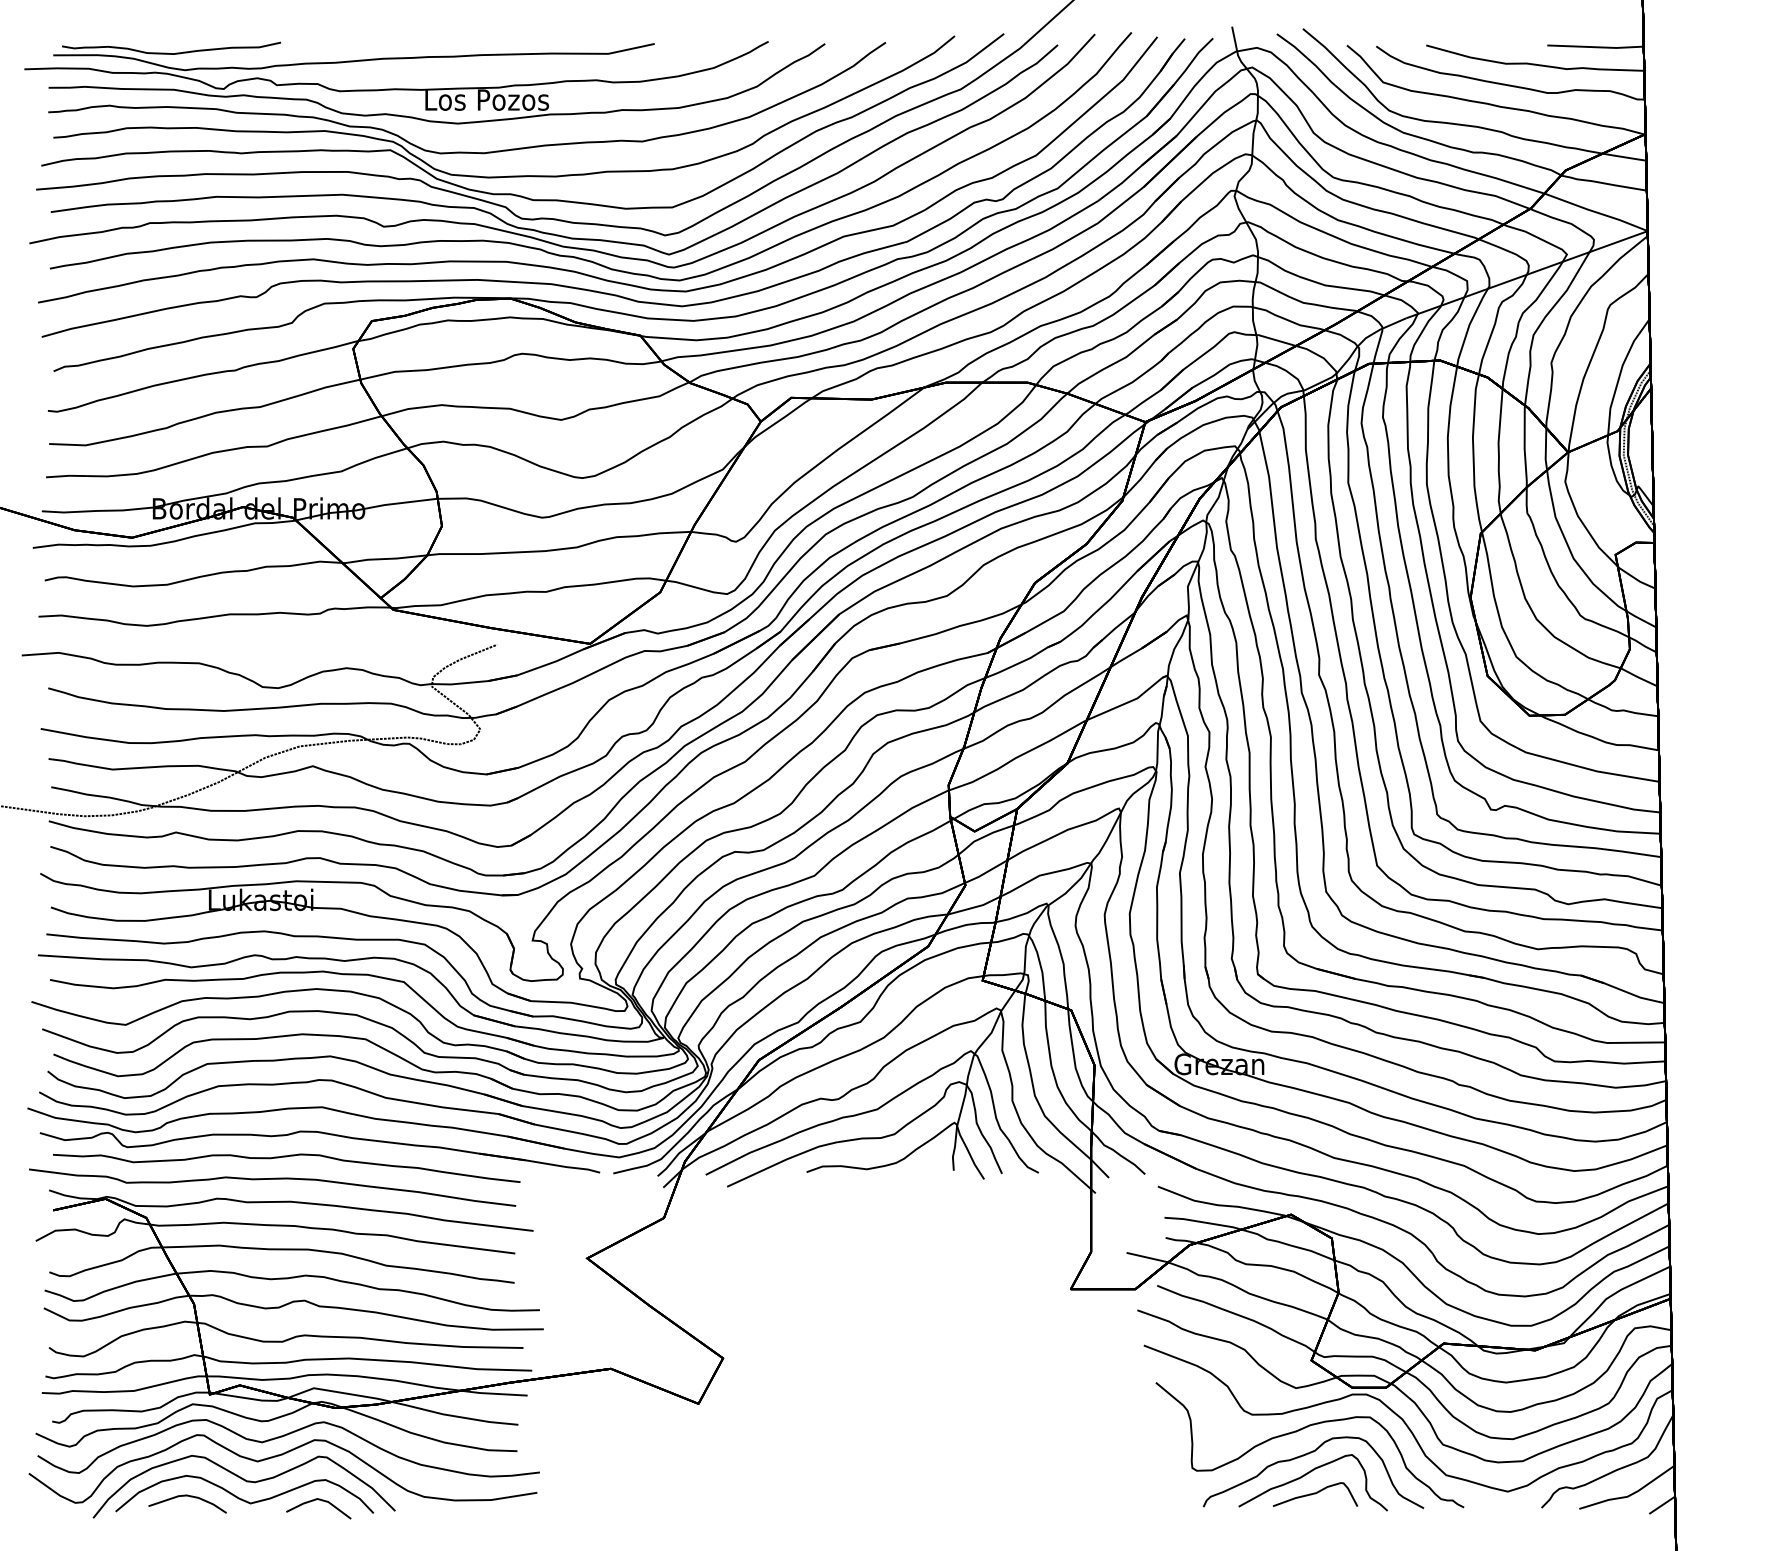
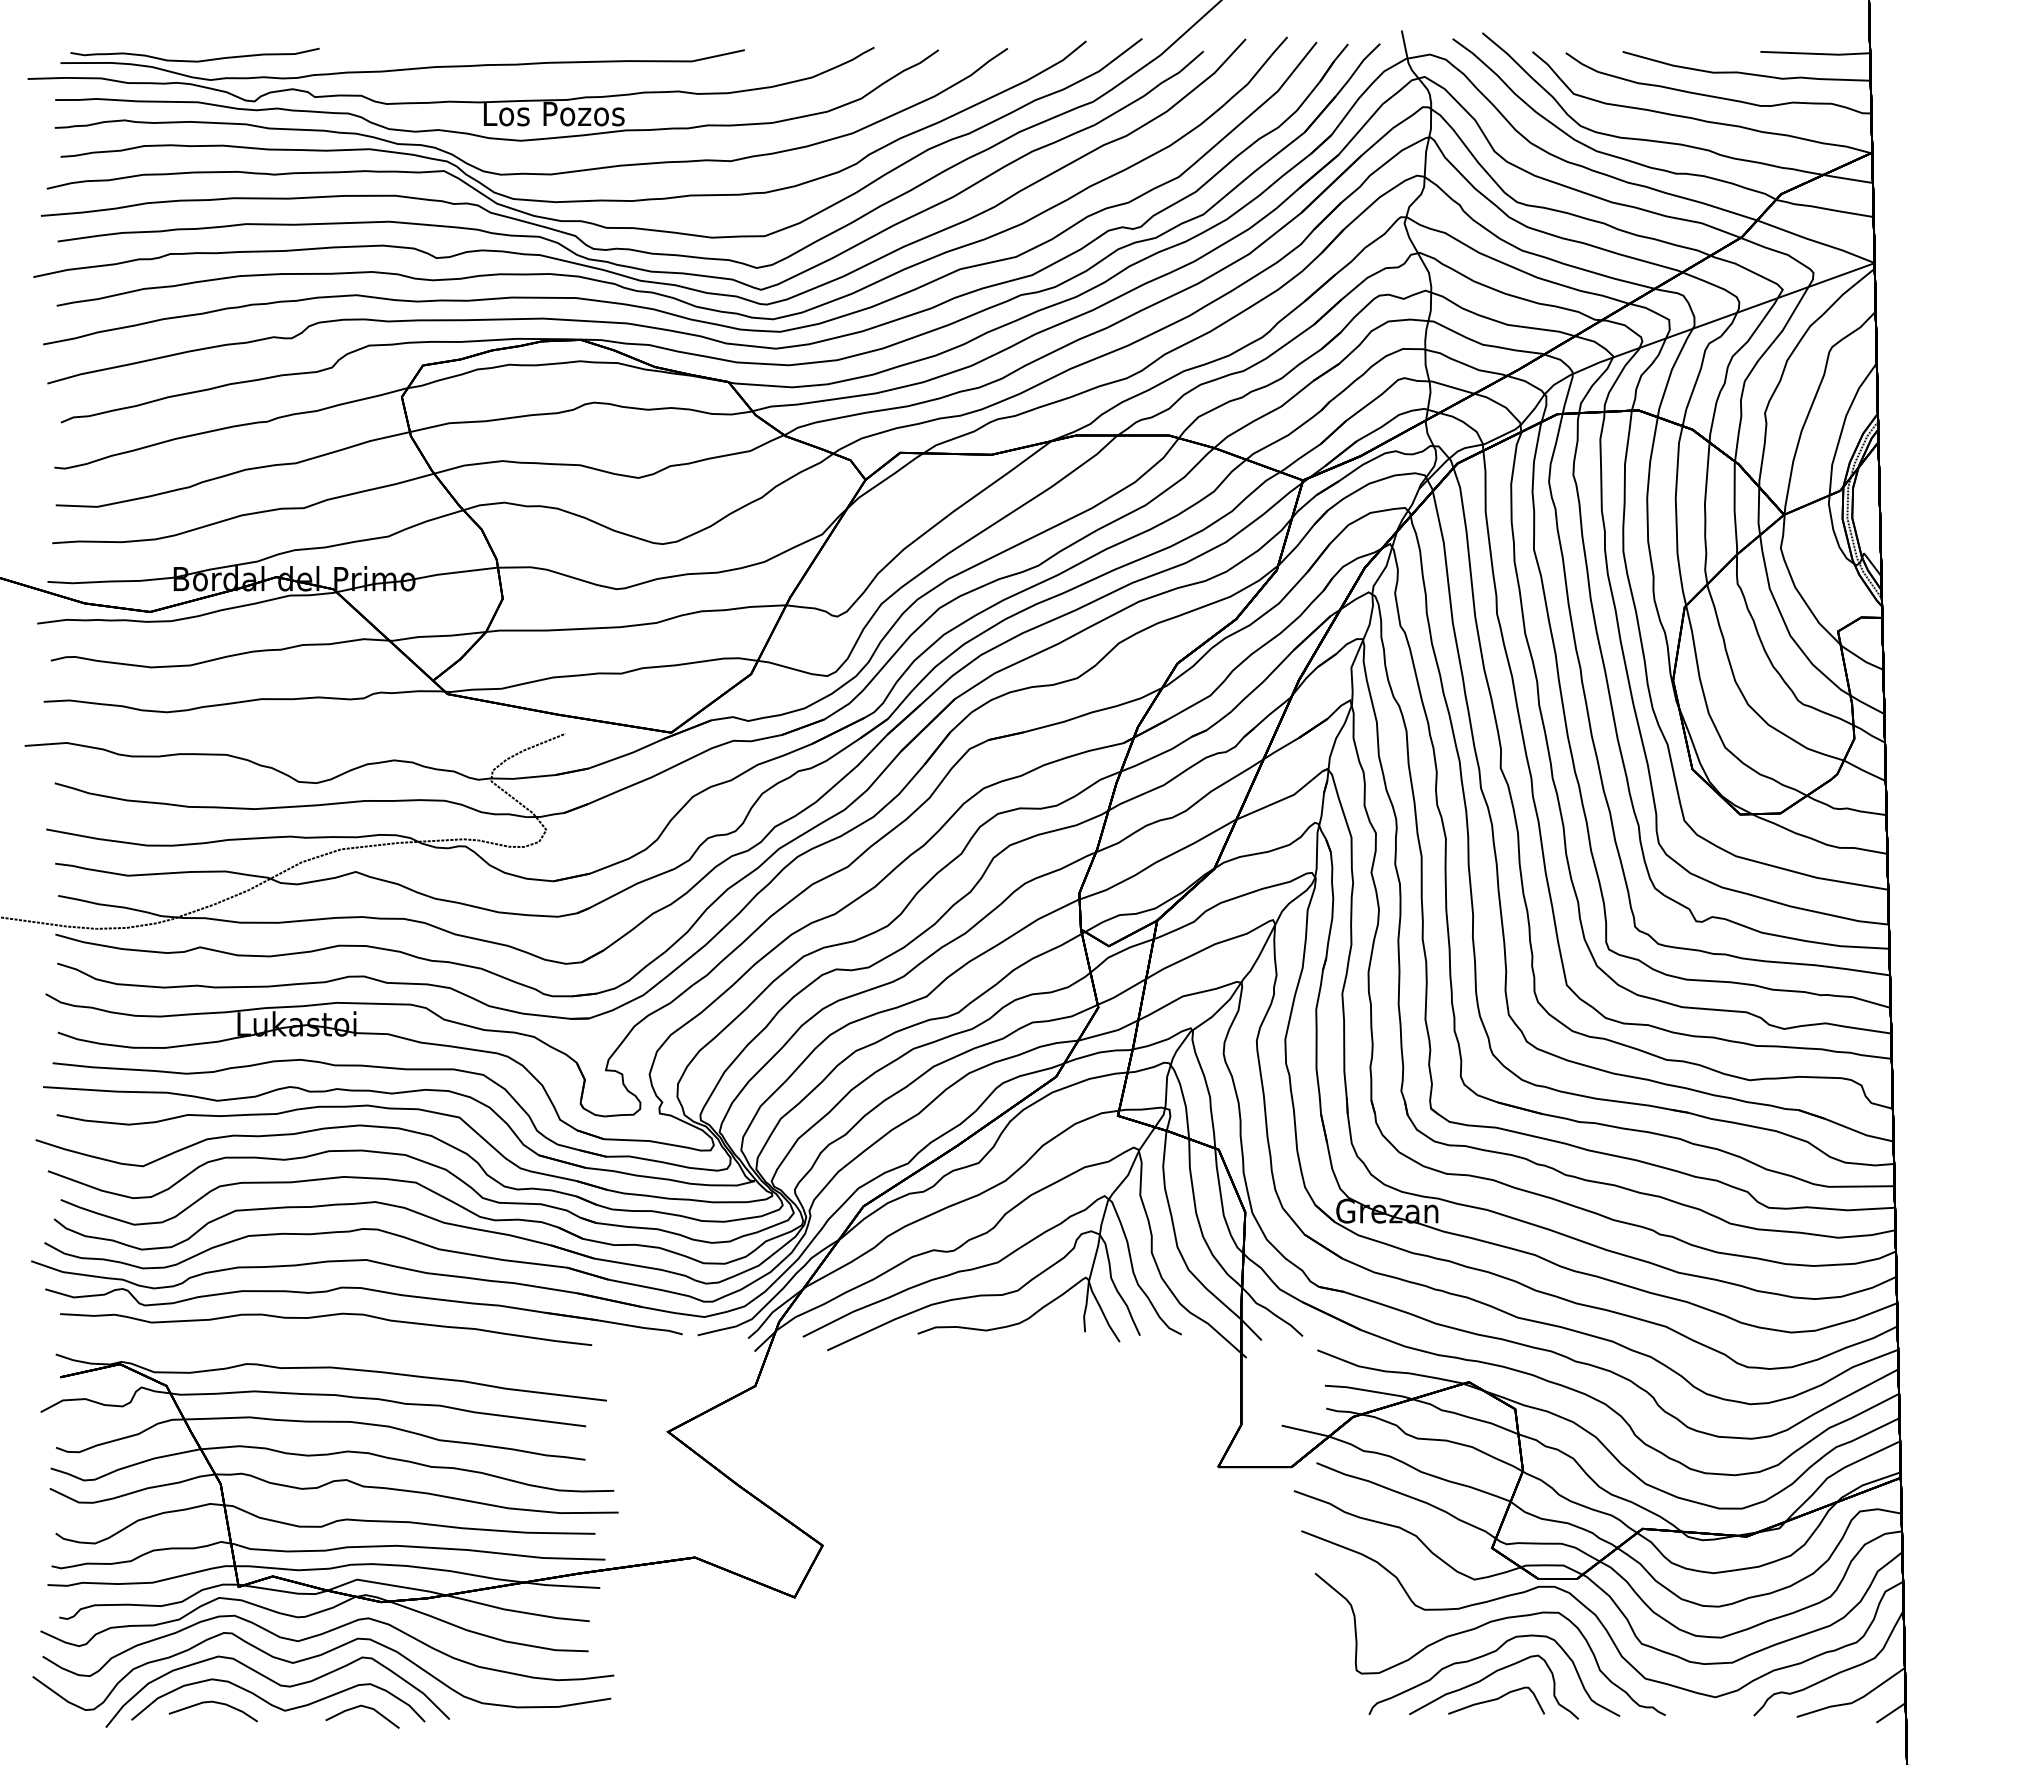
part: (272, 1179) -> (310, 1342), removed

